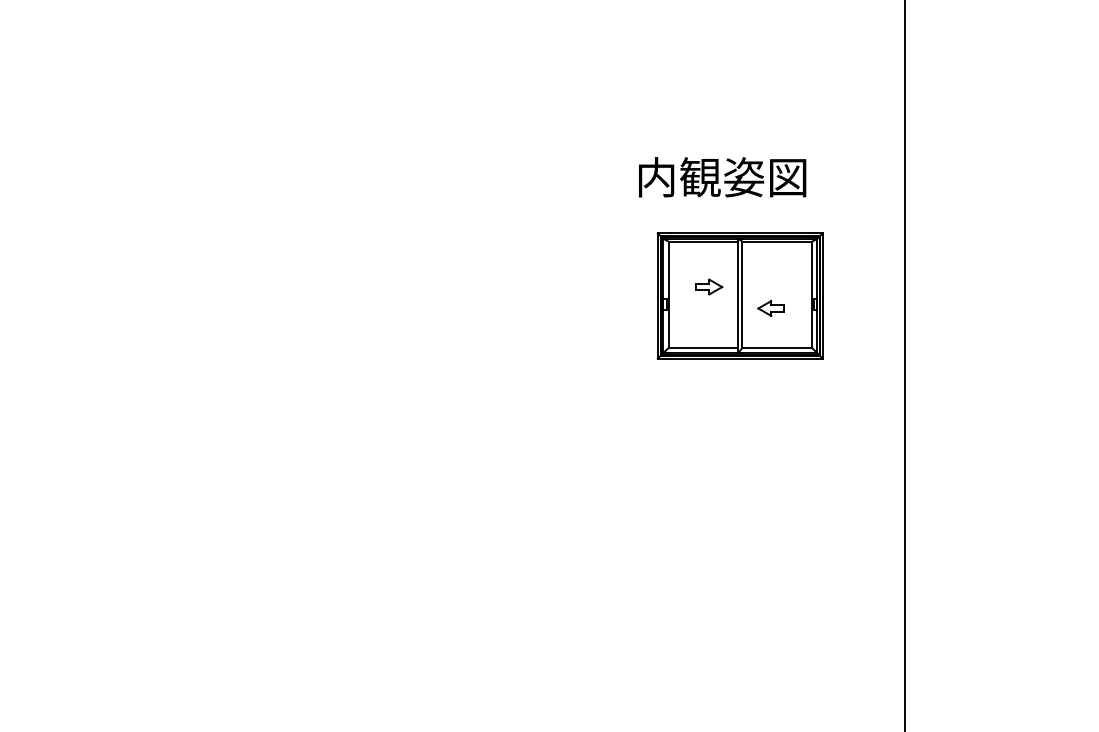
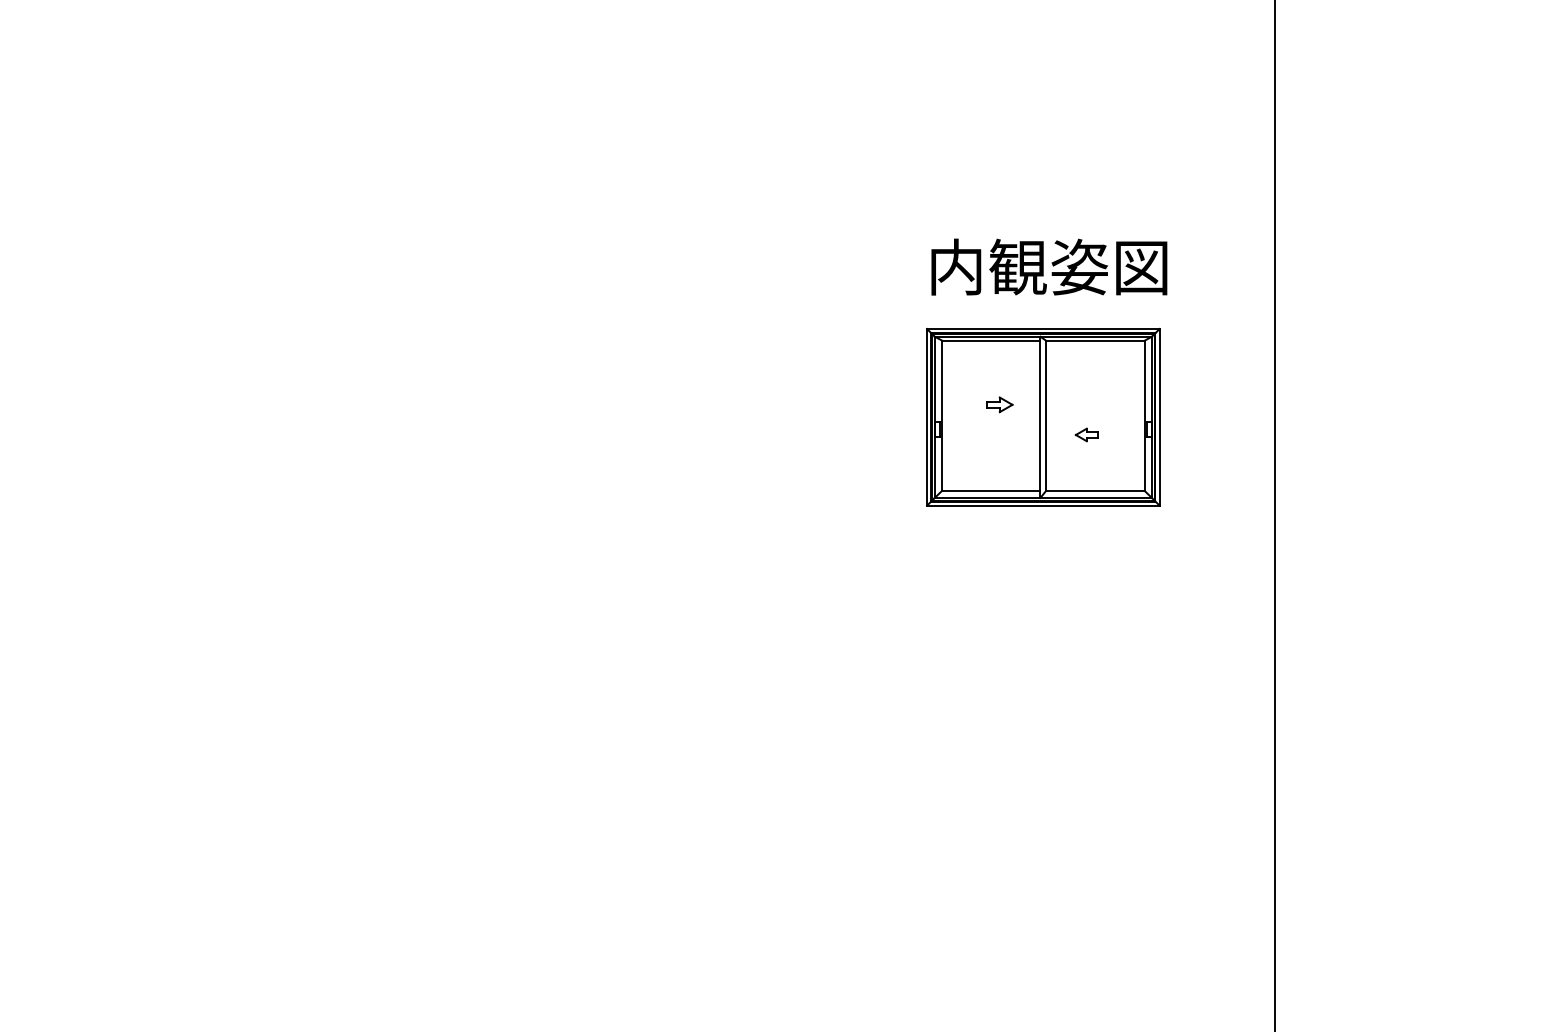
text: (722, 176) -> (1049, 266), moved
part: (709, 286) -> (999, 404), size x0.7
part: (770, 308) -> (1086, 434), size x0.6

